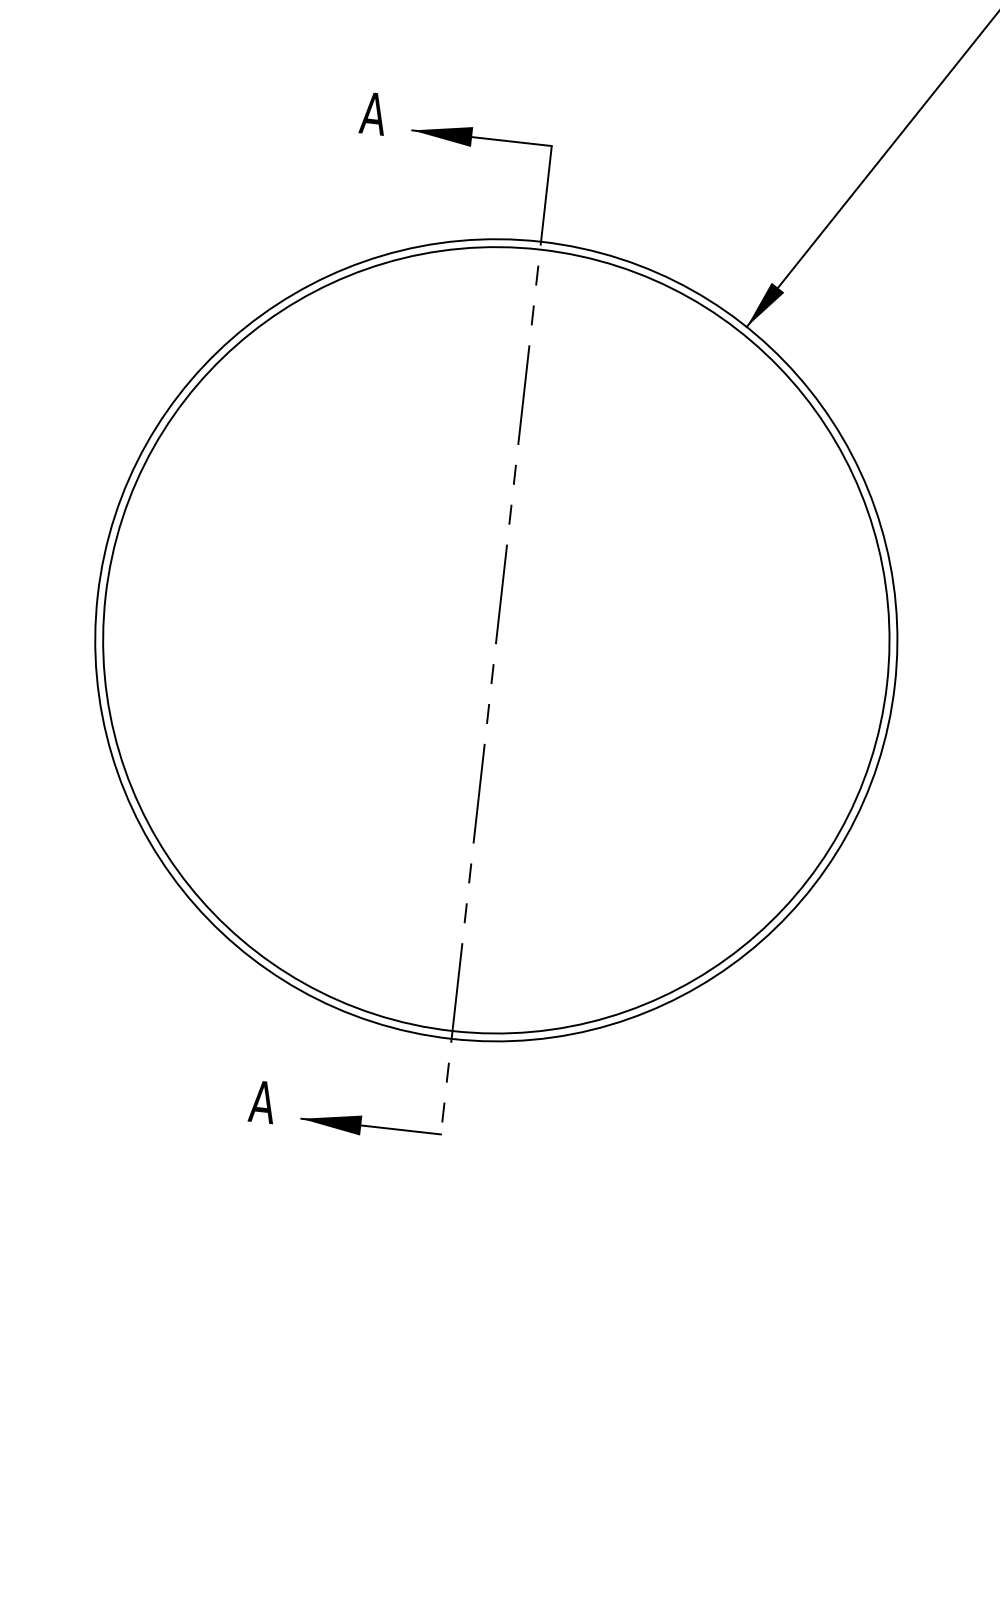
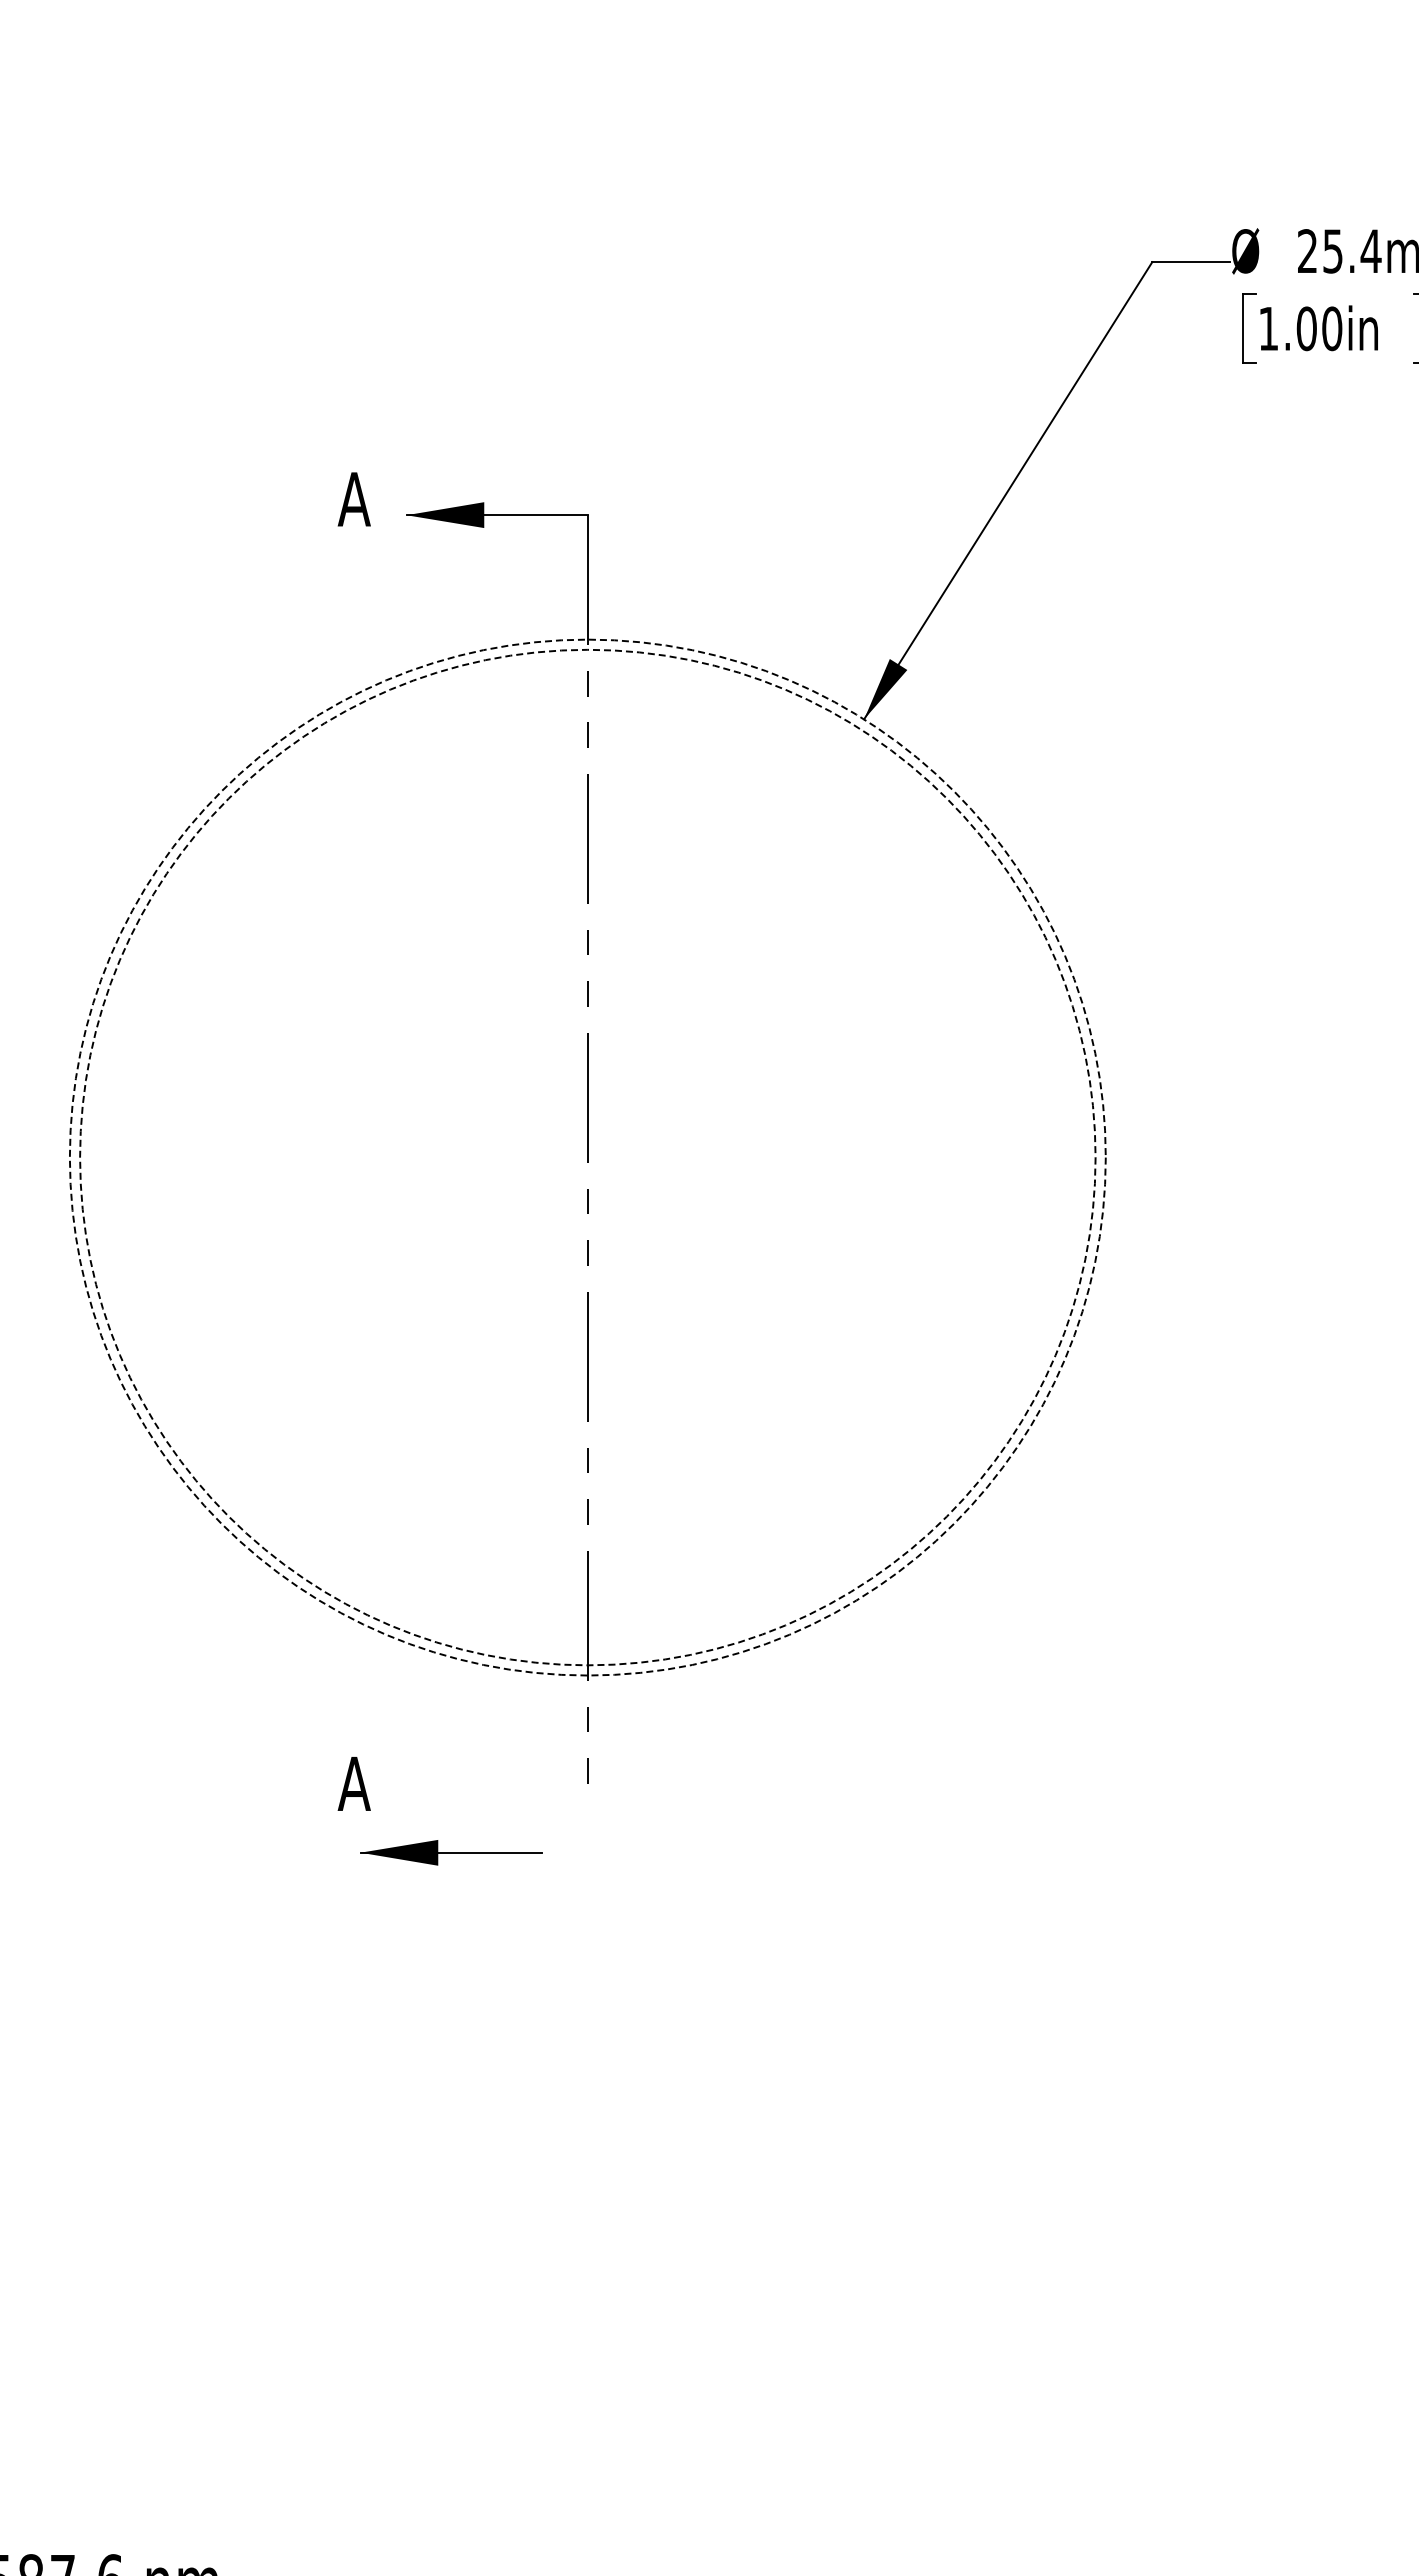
circle: (496, 640) -> (587, 1157), solid -> dashed
circle: (496, 640) -> (587, 1157), solid -> dashed
part: (371, 1126) -> (451, 1852), moved

